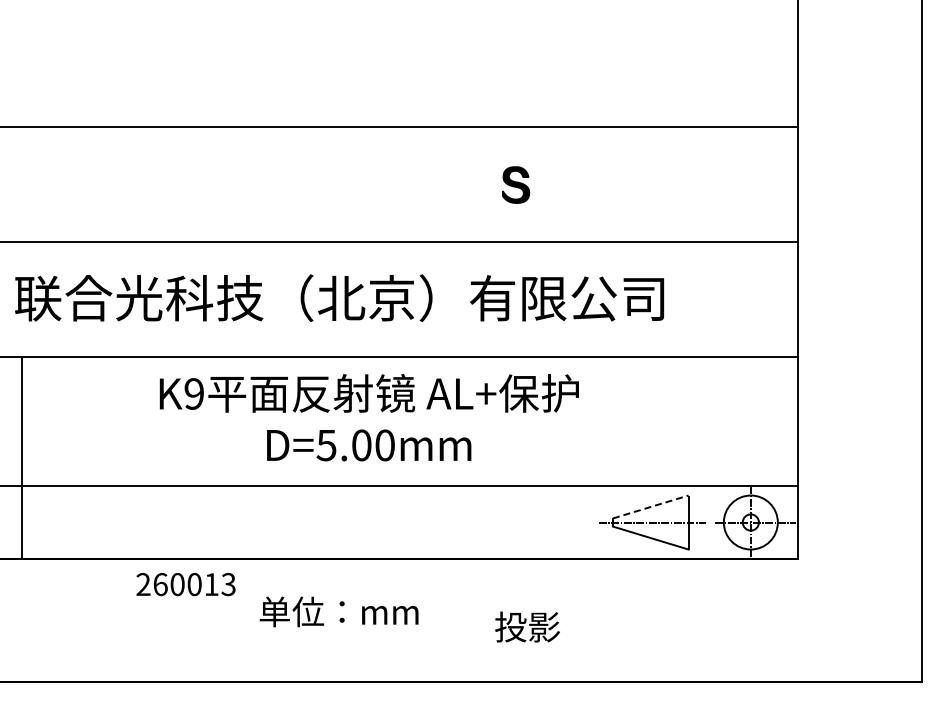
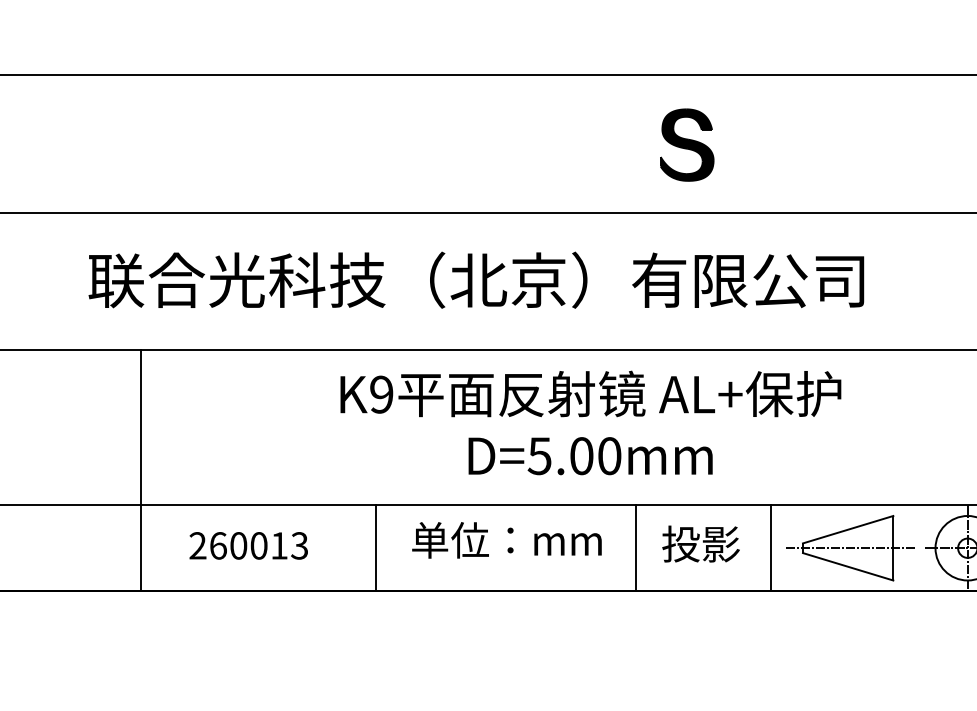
part: (515, 184) -> (686, 144), size x1.67
text: (368, 417) -> (589, 422), moved
line: (21, 457) -> (140, 470), moved
line: (650, 506) -> (847, 529), dashed -> solid
line: (255, 522) -> (375, 548), added
line: (473, 522) -> (636, 548), added
line: (585, 522) -> (770, 548), added
text: (185, 584) -> (248, 545), moved
text: (338, 611) -> (506, 539), moved
text: (527, 626) -> (700, 543), moved

